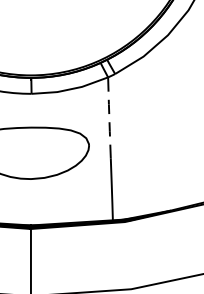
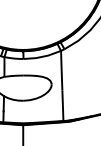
line: (109, 117) -> (61, 70), dashed -> solid

